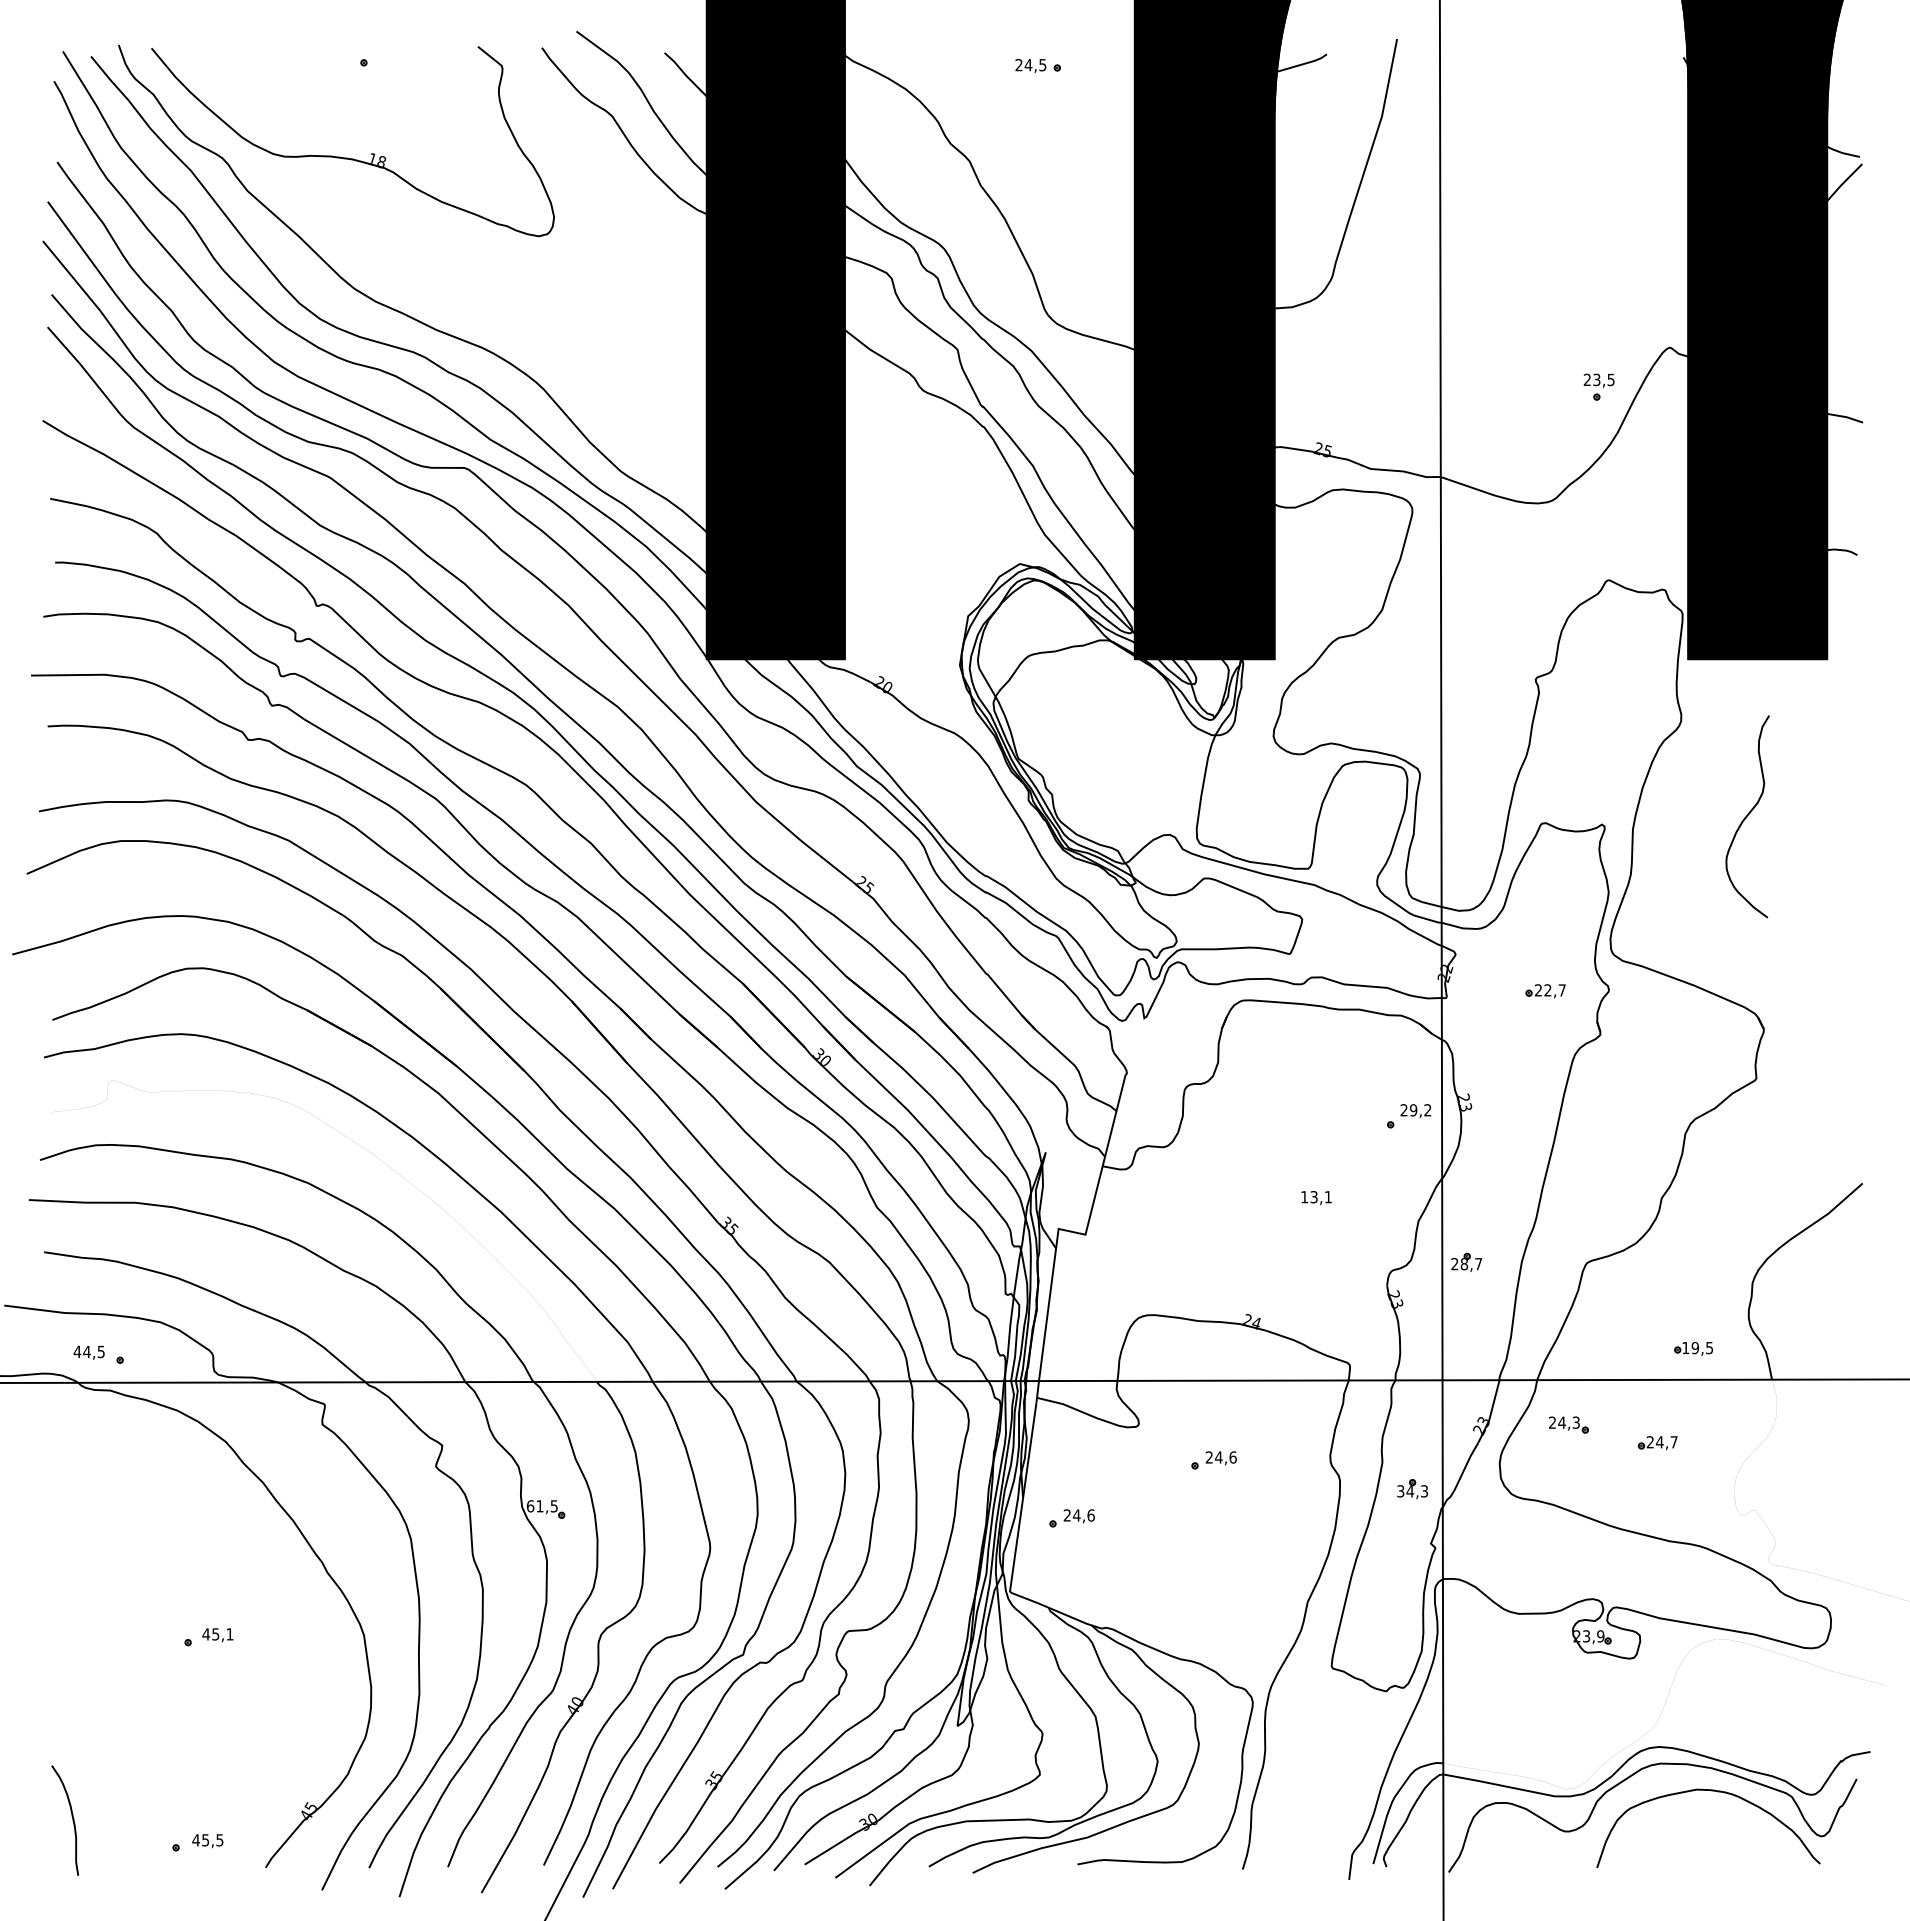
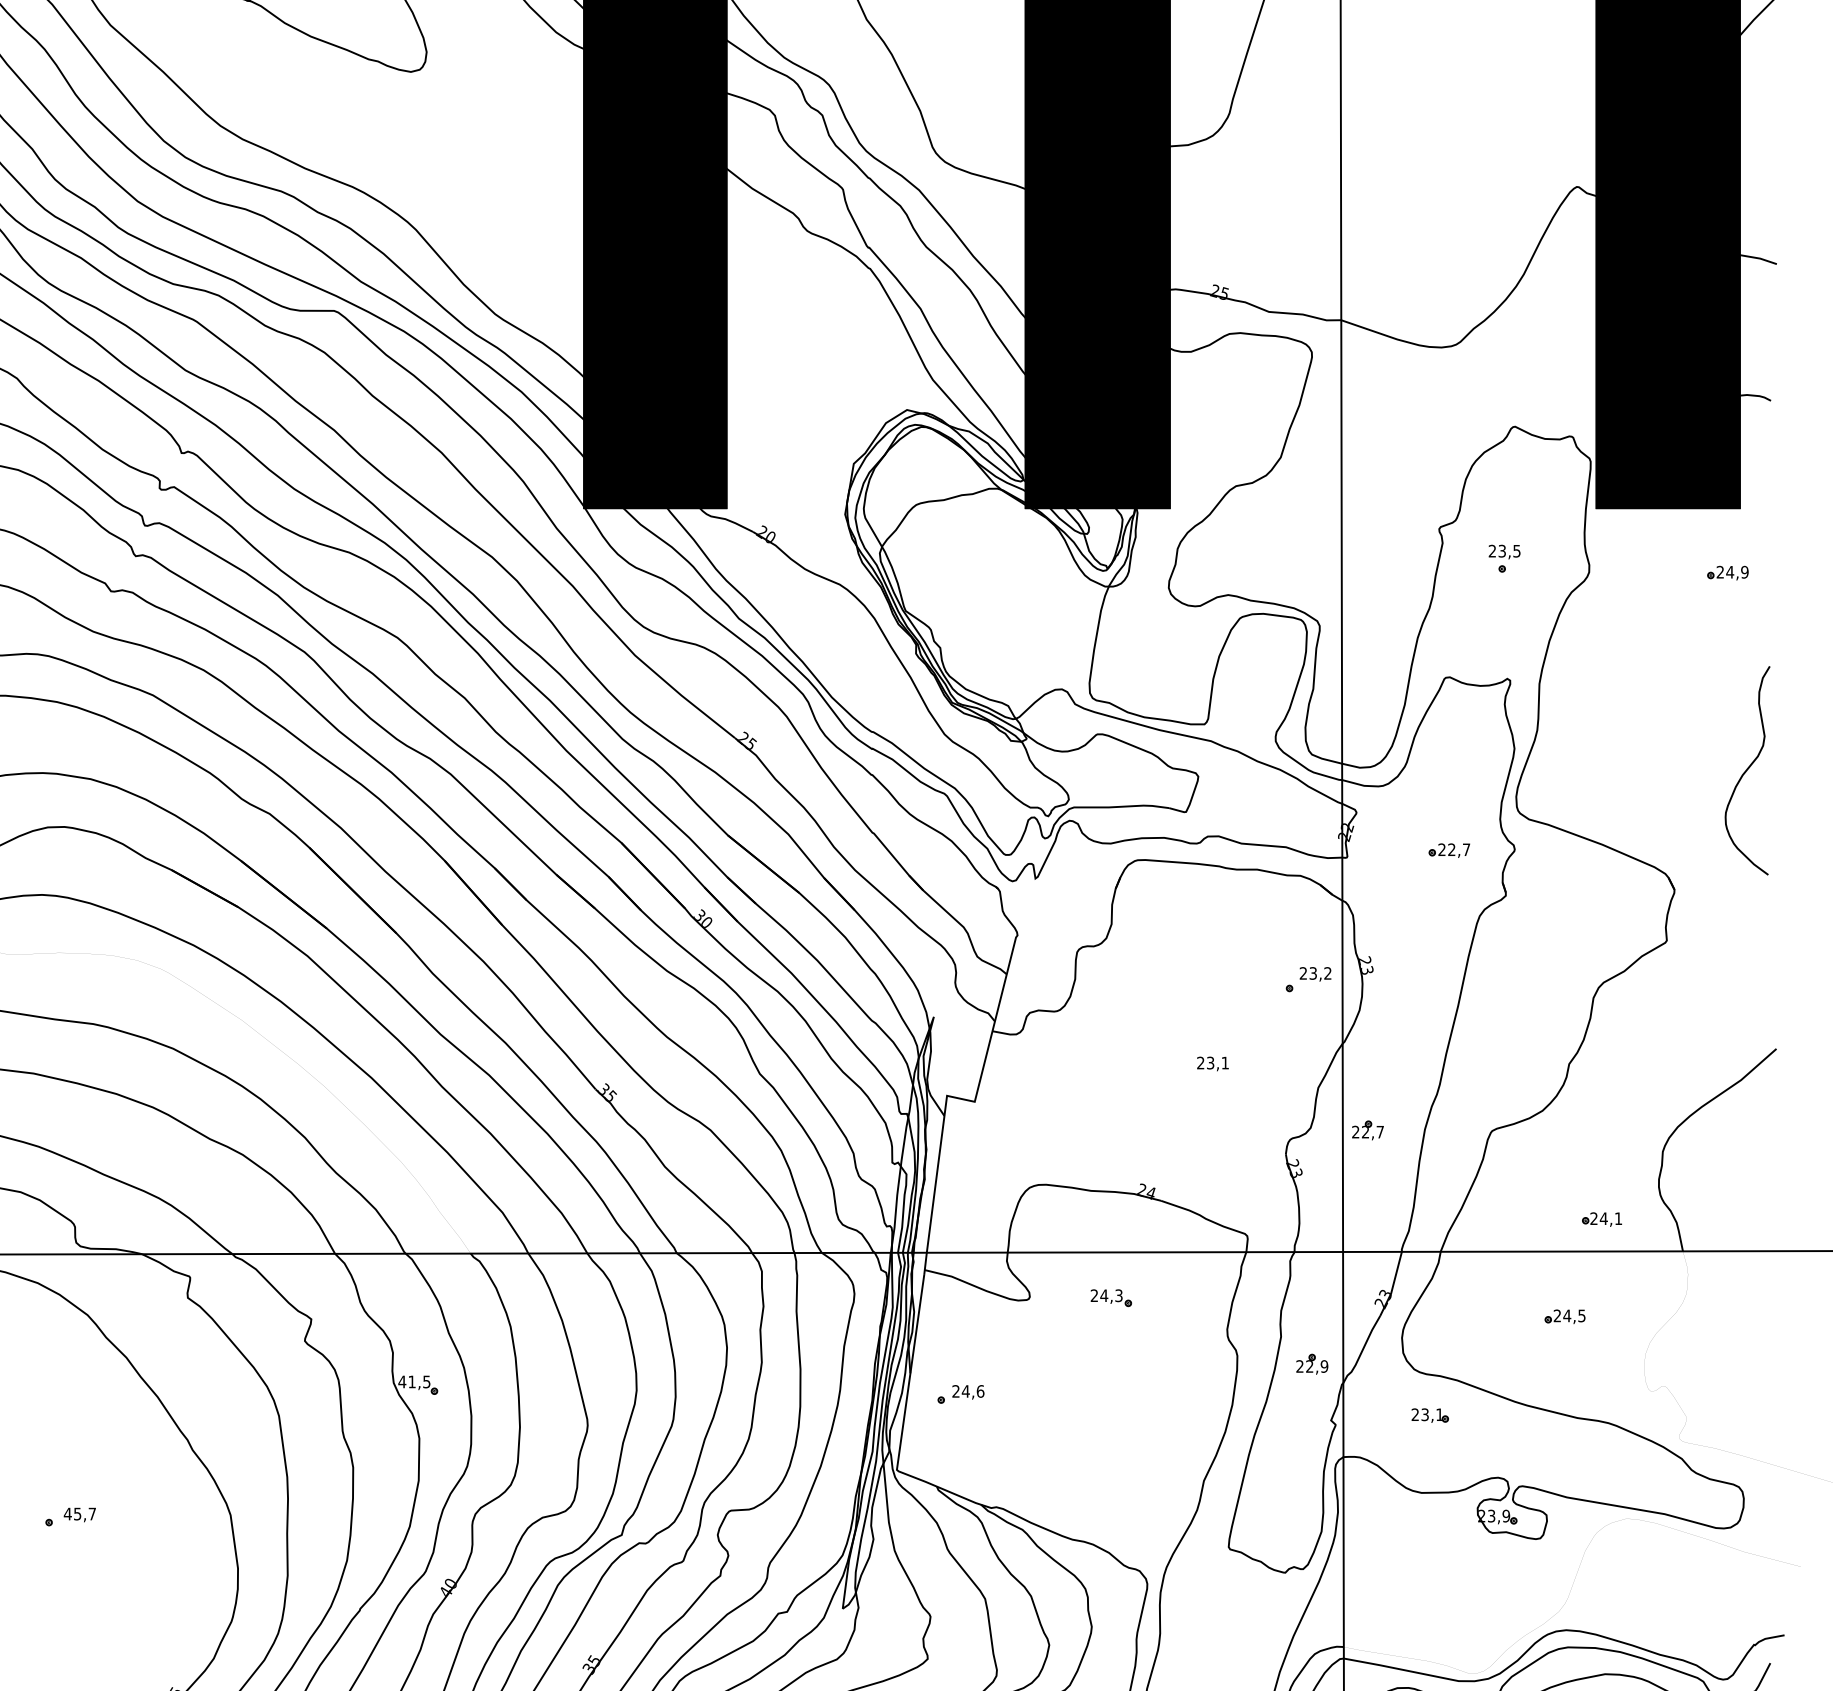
part: (1598, 386) -> (1503, 557), moved
part: (1815, 722) -> (1727, 573), added
curve: (1747, 816) -> (1747, 770), moved
text: (1413, 1110) -> (1313, 973), 29,2 -> 23,2
text: (1304, 1197) -> (1200, 1063), 13,1 -> 23,1
text: (1464, 1264) -> (1365, 1132), 28,7 -> 22,7
text: (1697, 1347) -> (1606, 1218), 19,5 -> 24,1
part: (1568, 1424) -> (1110, 1297), moved
text: (1673, 1442) -> (1581, 1316), 24,7 -> 24,5
part: (1213, 1460) -> (1106, 1334), removed
text: (1412, 1491) -> (1312, 1366), 34,3 -> 22,9
text: (530, 1506) -> (402, 1382), 61,5 -> 41,5
part: (1527, 1538) -> (1430, 1415), added
text: (229, 1634) -> (91, 1514), 45,1 -> 45,7

